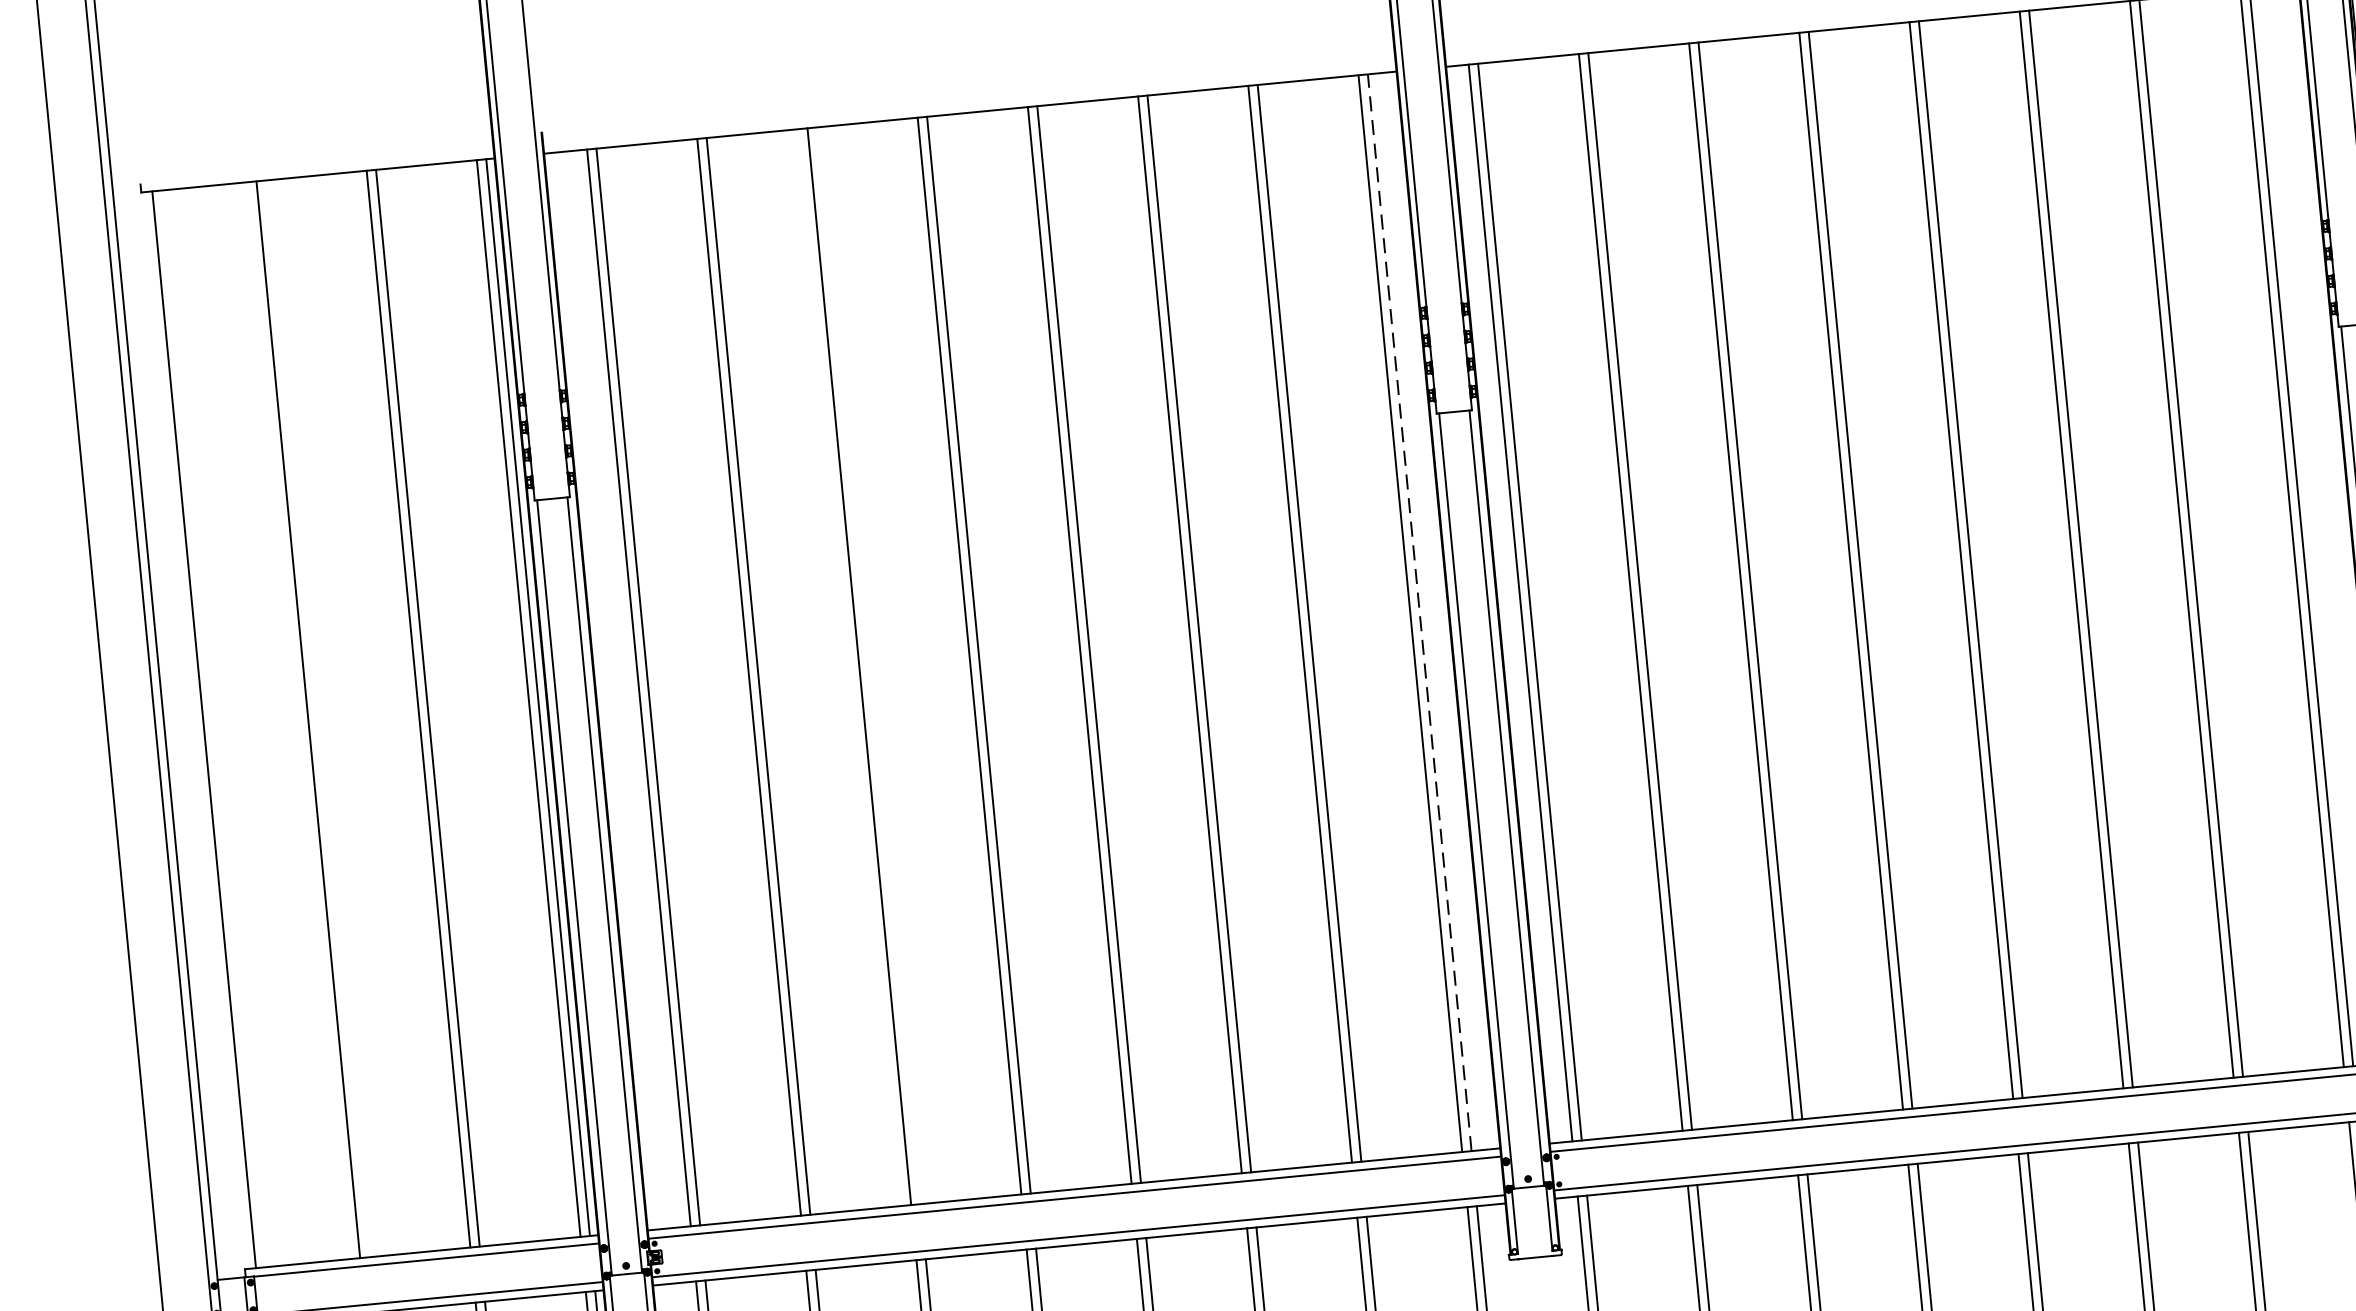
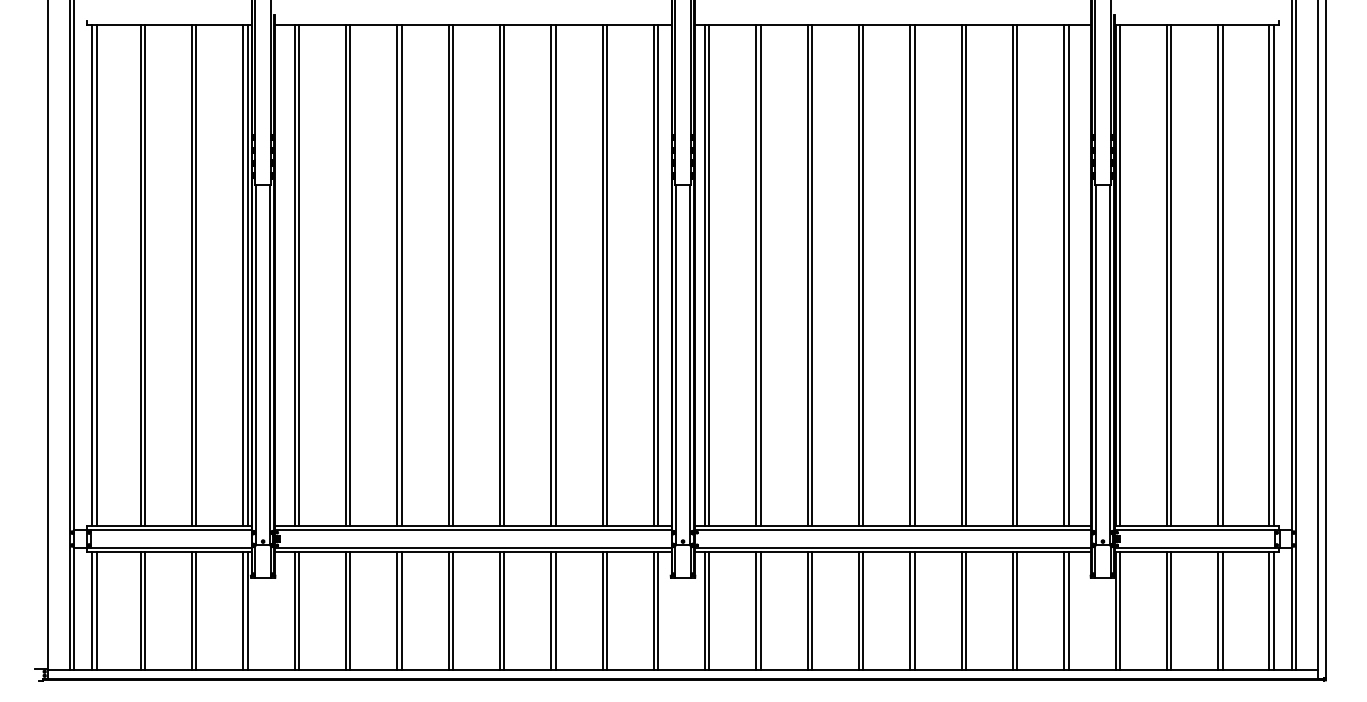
line: (1420, 612) -> (658, 275), dashed -> solid
line: (868, 665) -> (401, 275), added
line: (318, 718) -> (145, 275), added
line: (213, 728) -> (96, 275), added

